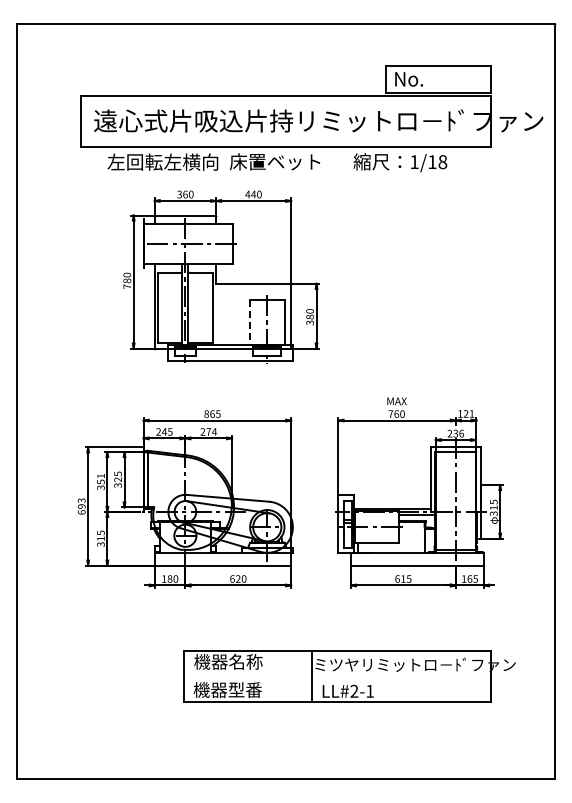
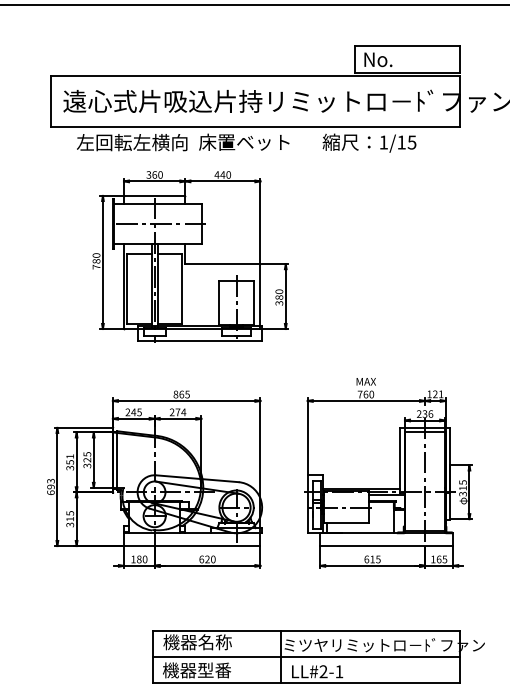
text: (442, 162) -> (411, 142), 1/18 -> 1/15
line: (250, 322) -> (219, 302), dashed -> solid
line: (336, 676) -> (305, 656), added

